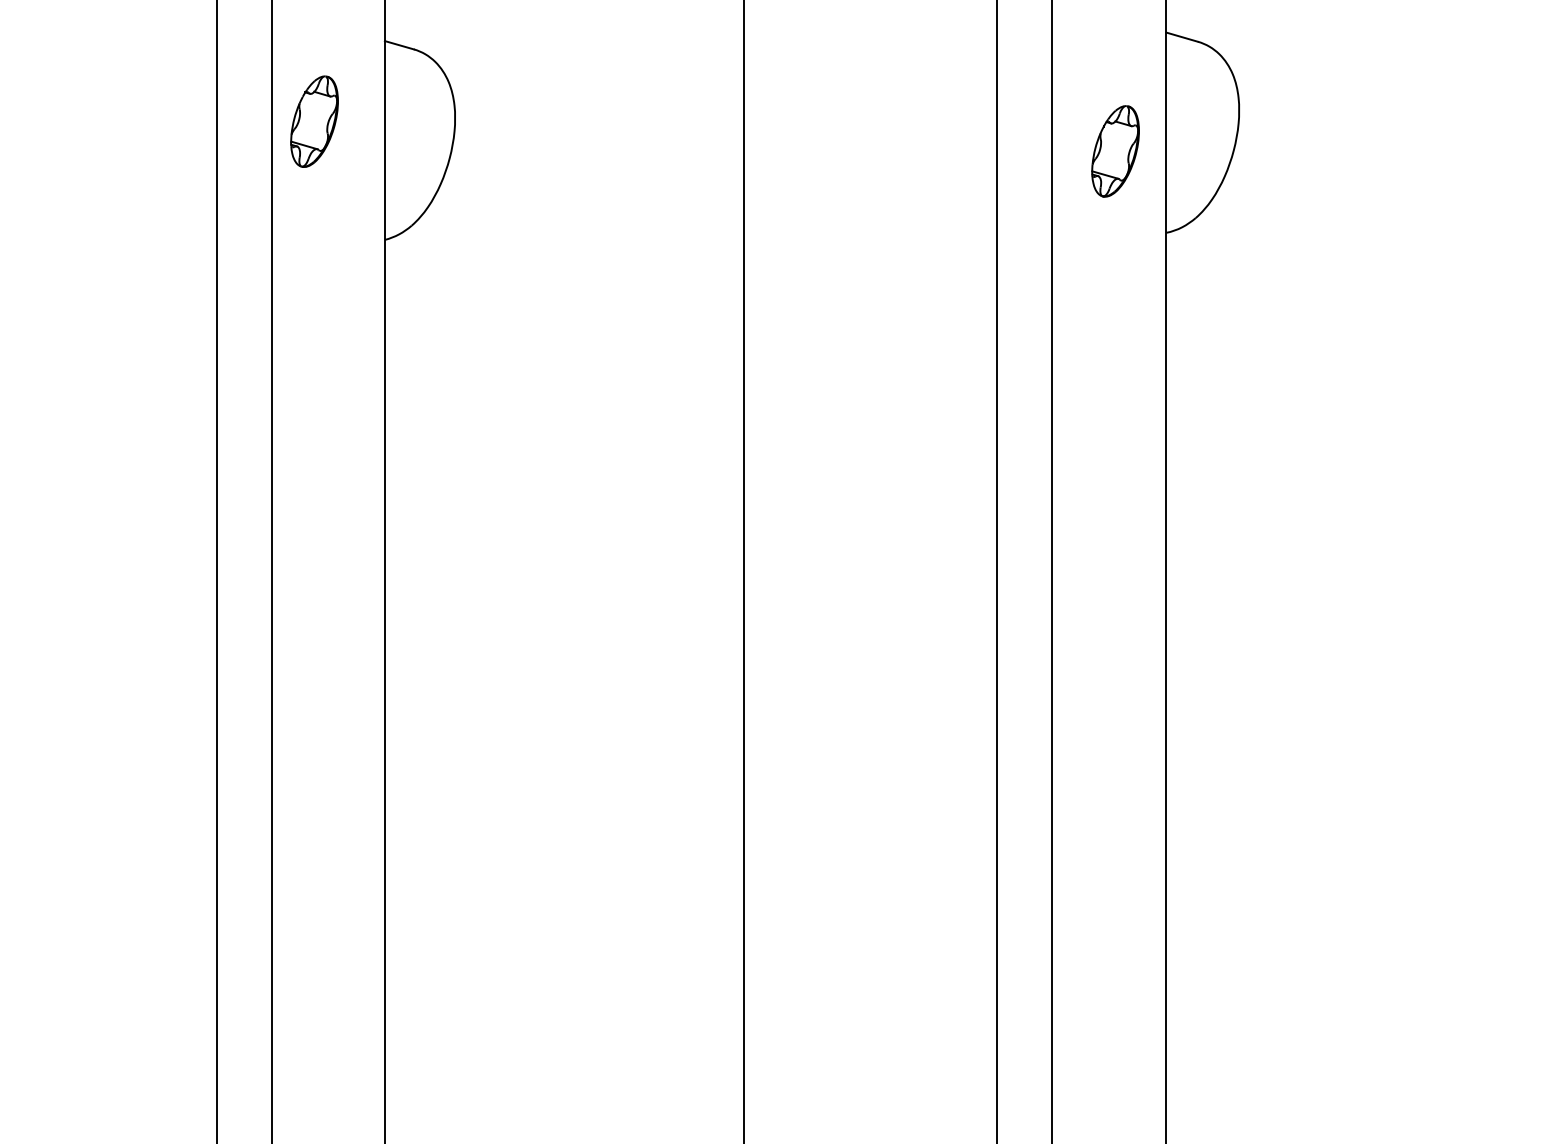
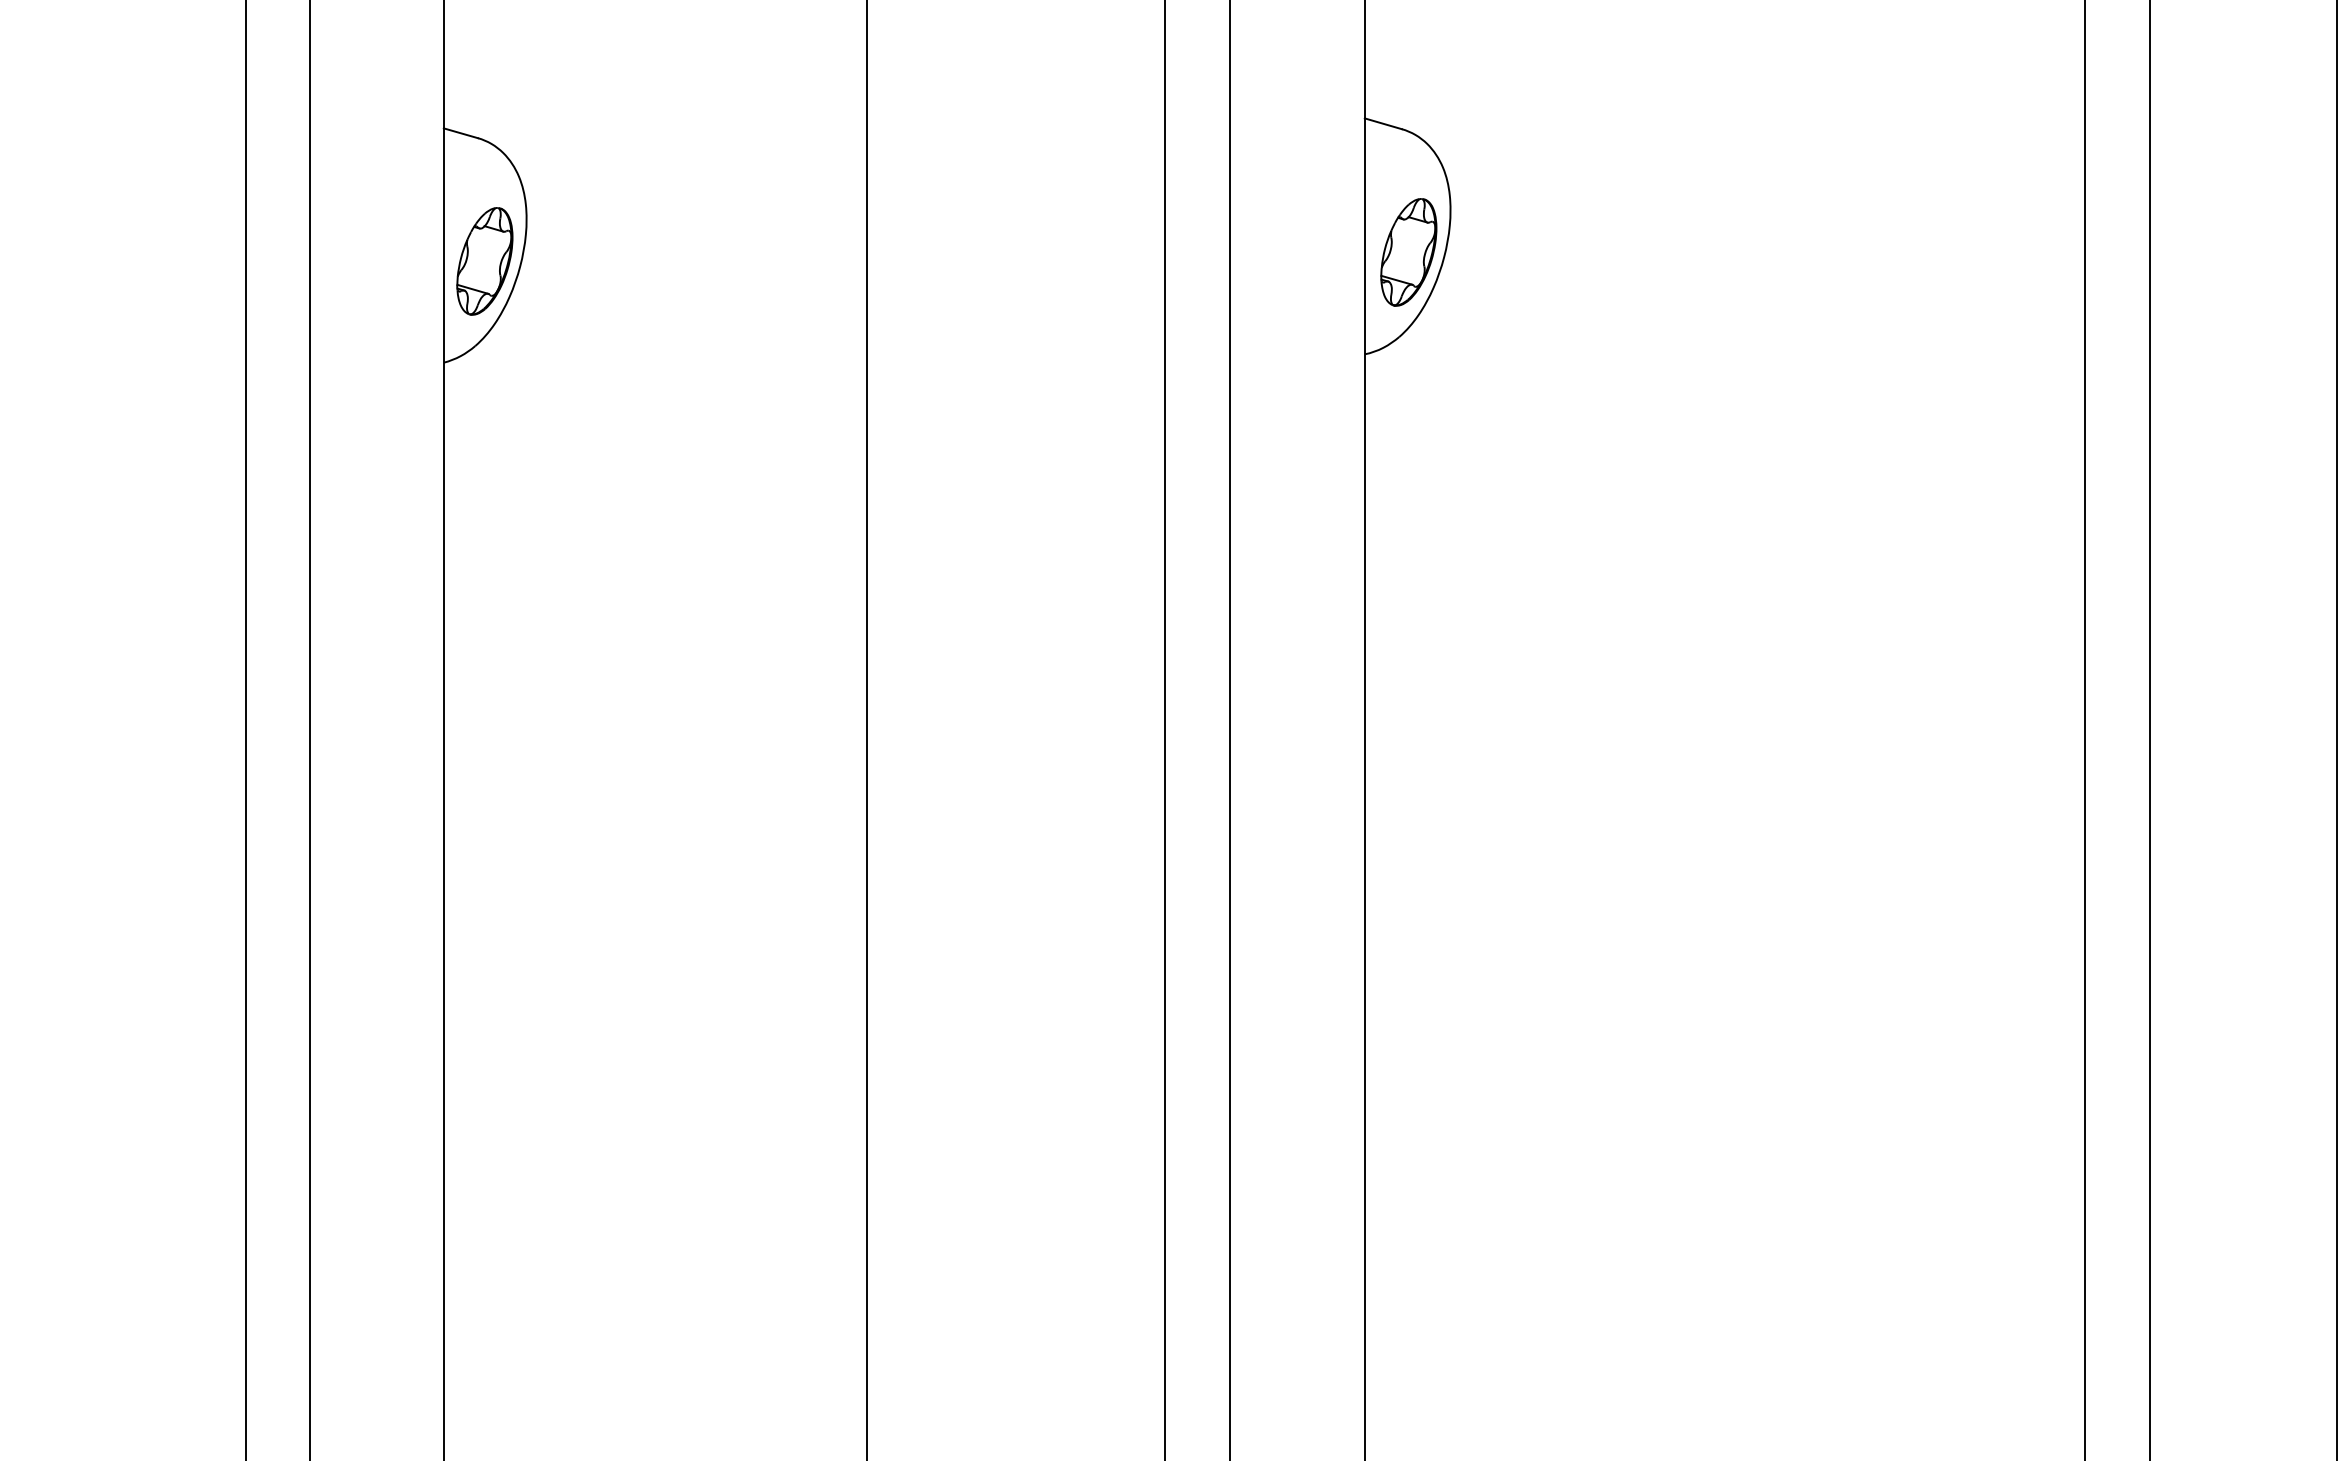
part: (314, 121) -> (484, 261), moved
part: (1115, 151) -> (1408, 252), moved

